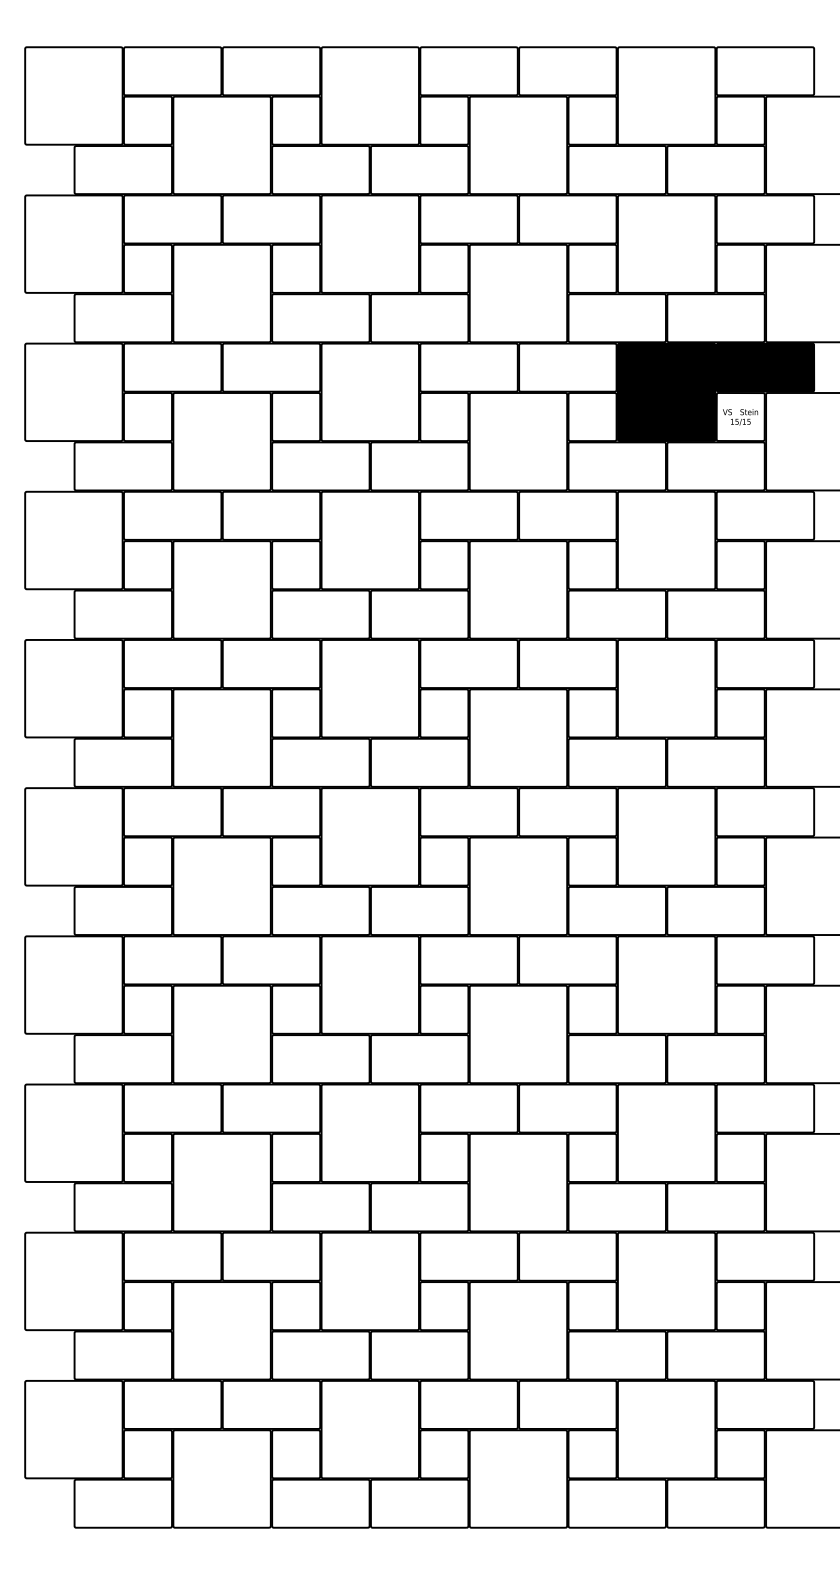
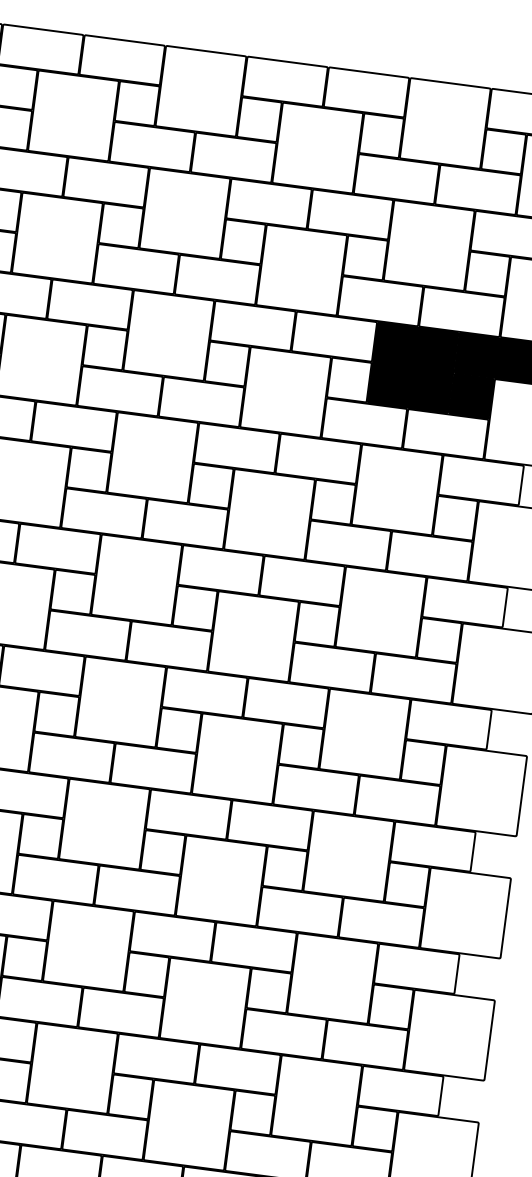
fill: (740, 417) -> (471, 396), added

